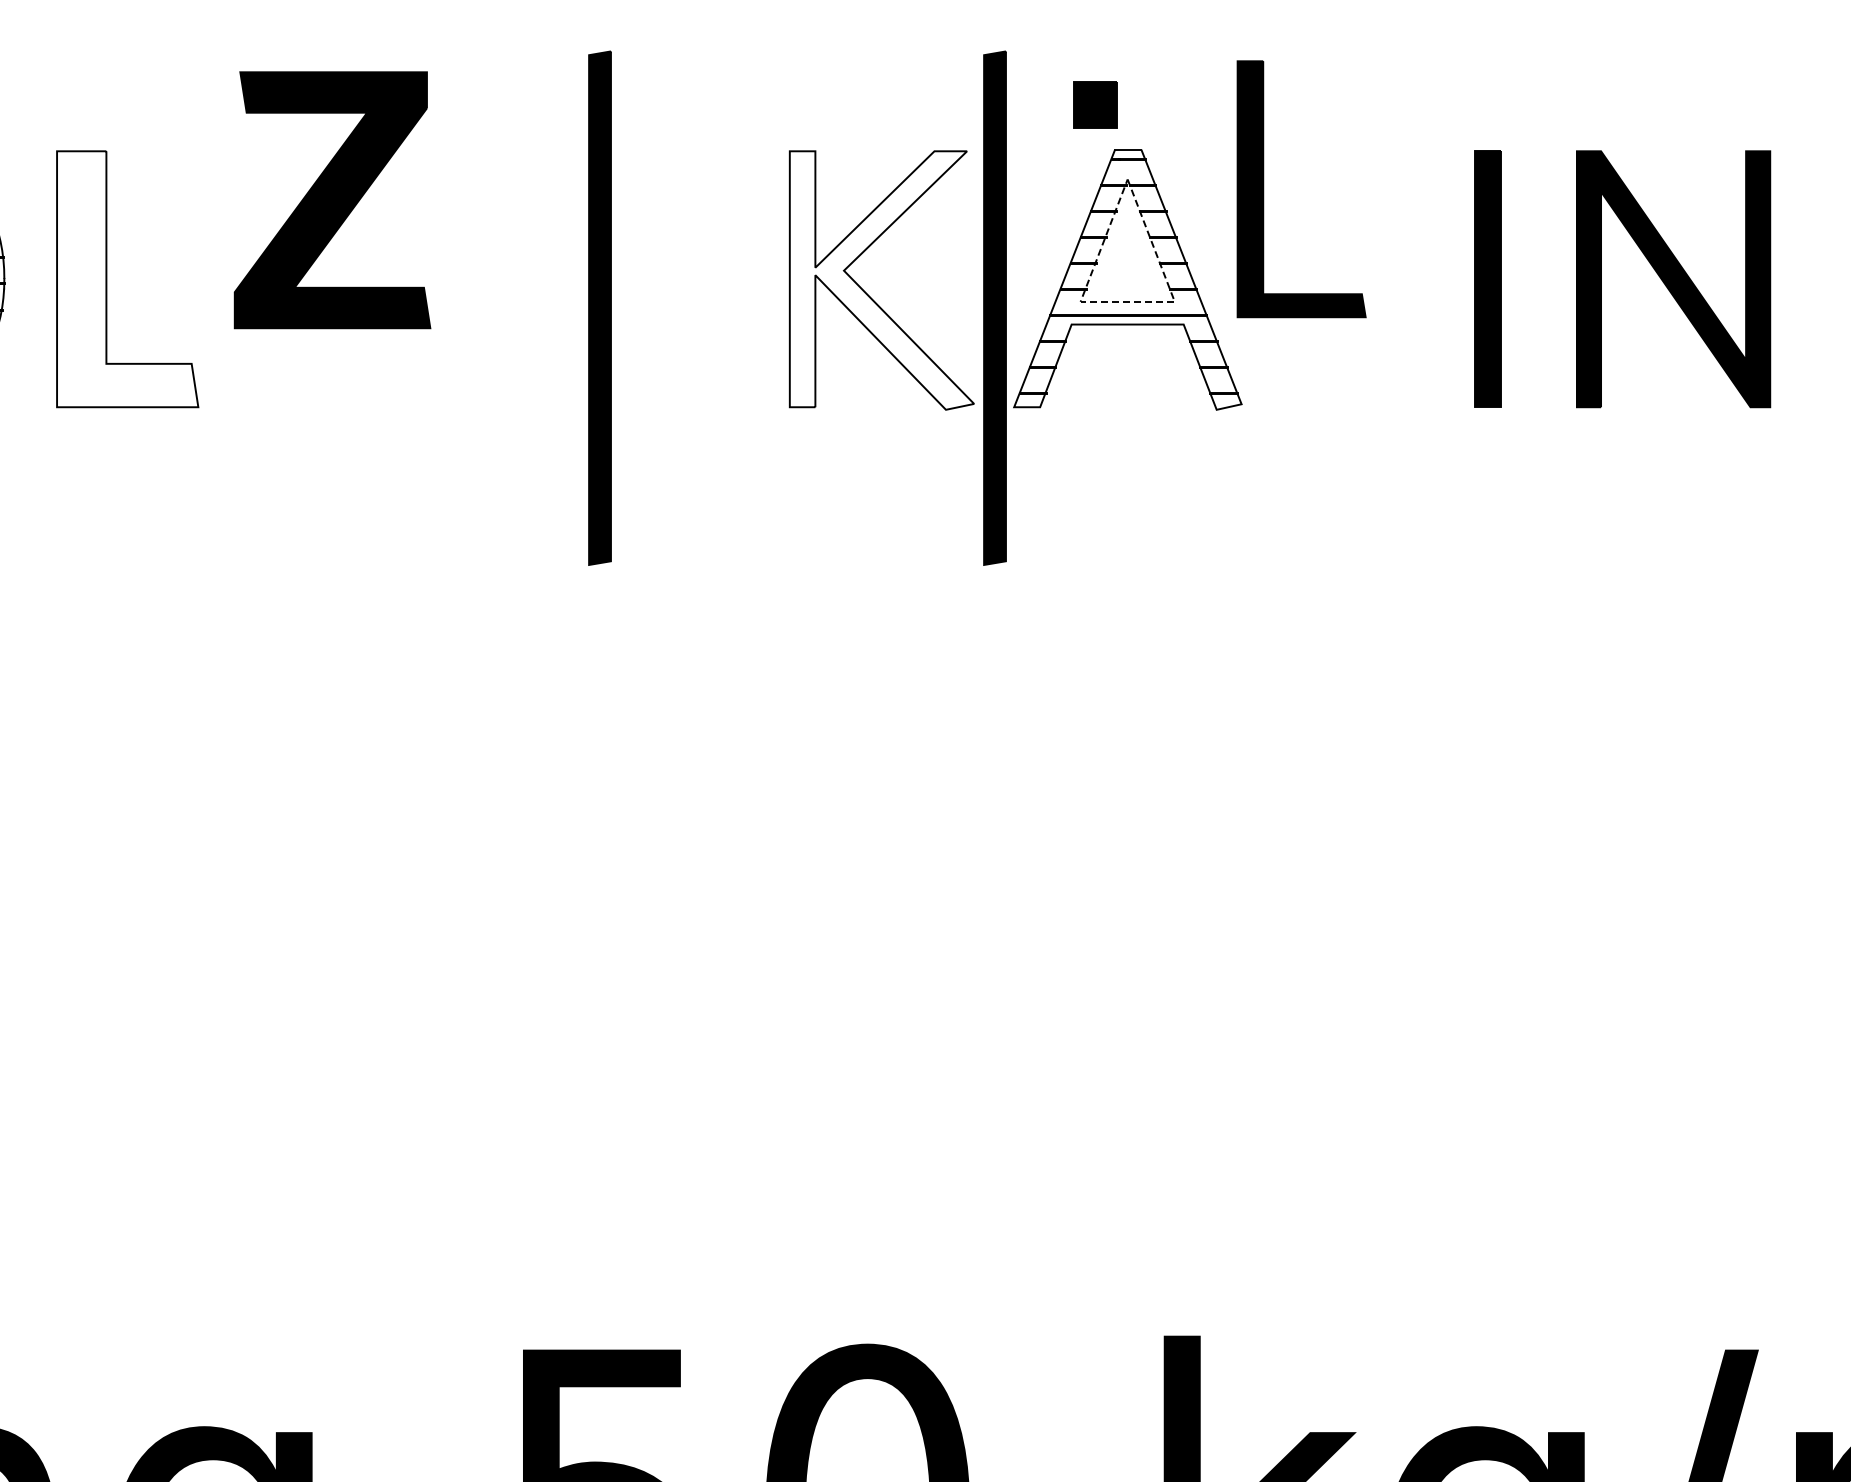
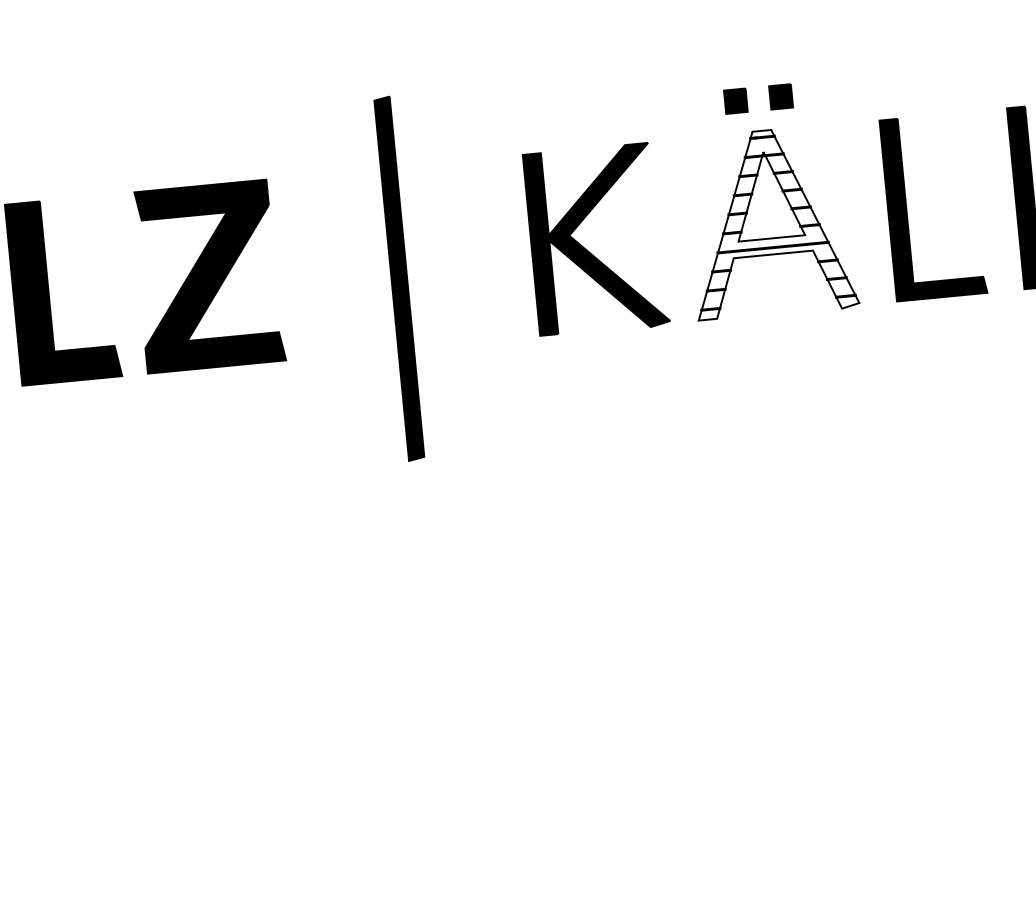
part: (1095, 104) -> (735, 101), size x0.71
part: (1159, 104) -> (780, 96), added
part: (1264, 189) -> (907, 209), moved
part: (332, 200) -> (208, 276), moved
fill: (127, 279) -> (63, 290), added
fill: (881, 280) -> (596, 240), added
line: (1127, 301) -> (771, 238), dashed -> solid
part: (994, 307) -> (678, 251), removed

